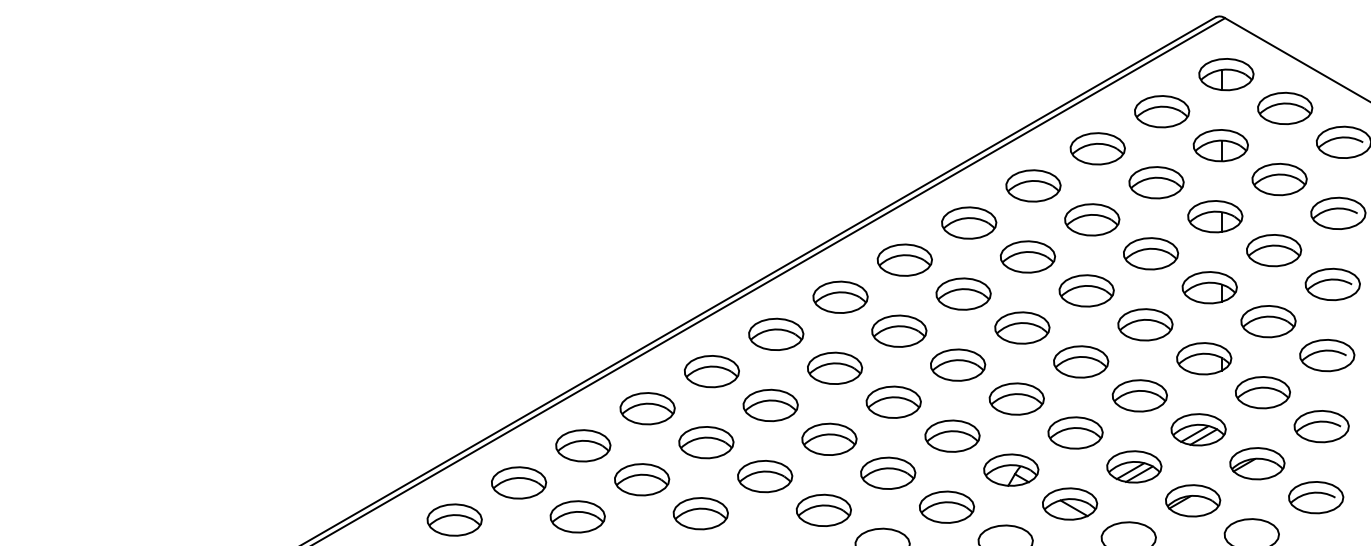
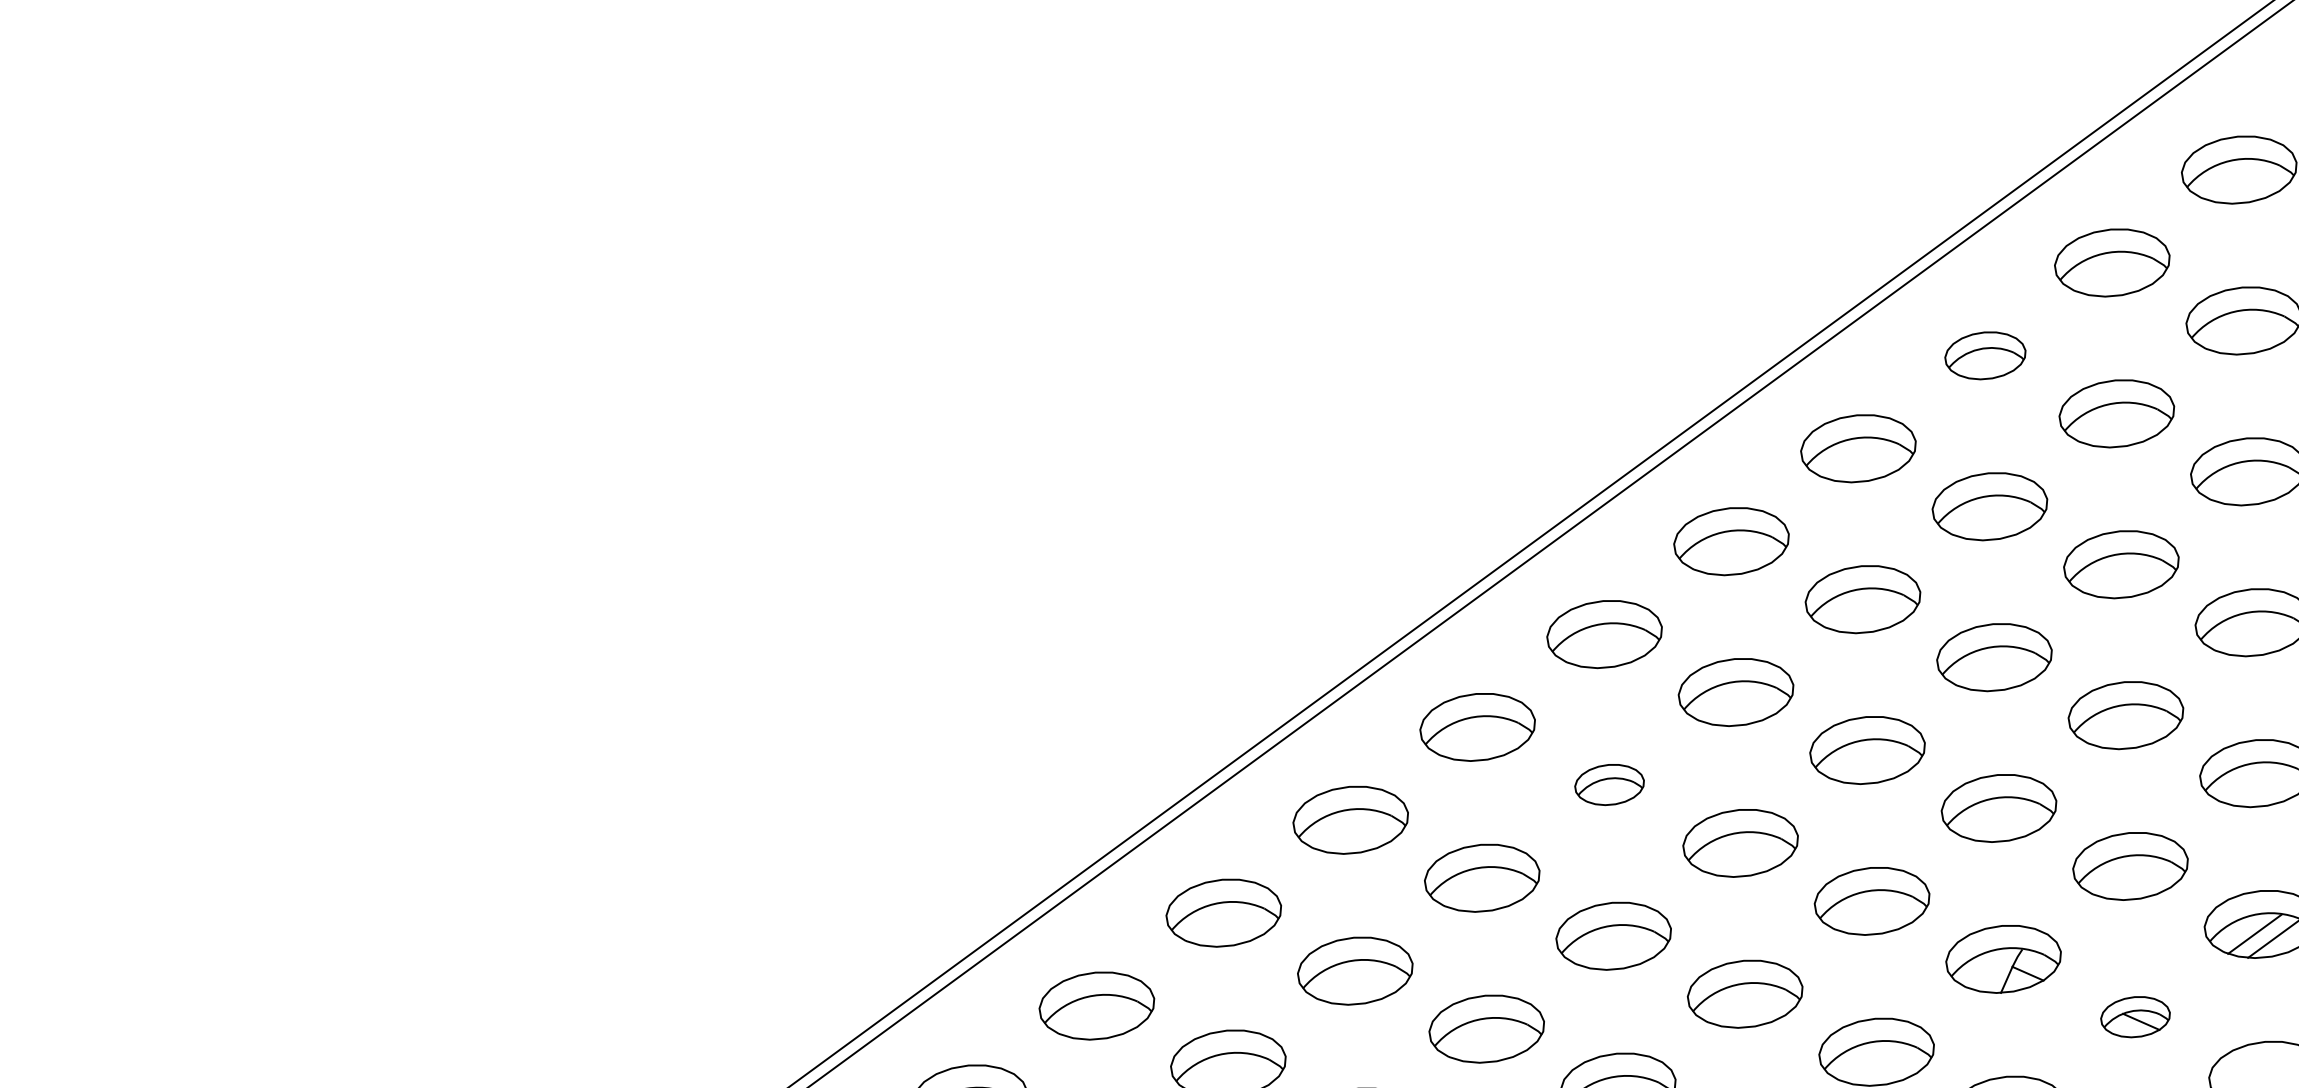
part: (1033, 185) -> (1985, 354), size x0.7
part: (835, 367) -> (1610, 783), size x0.6
part: (1070, 503) -> (2136, 1015), size x0.6

